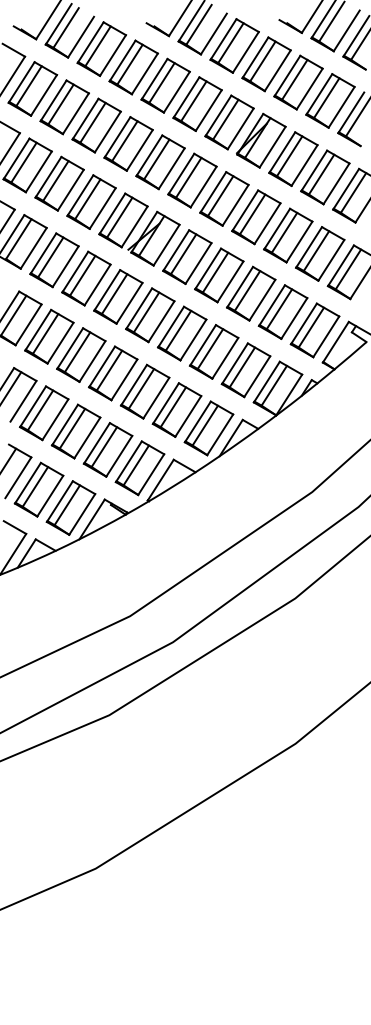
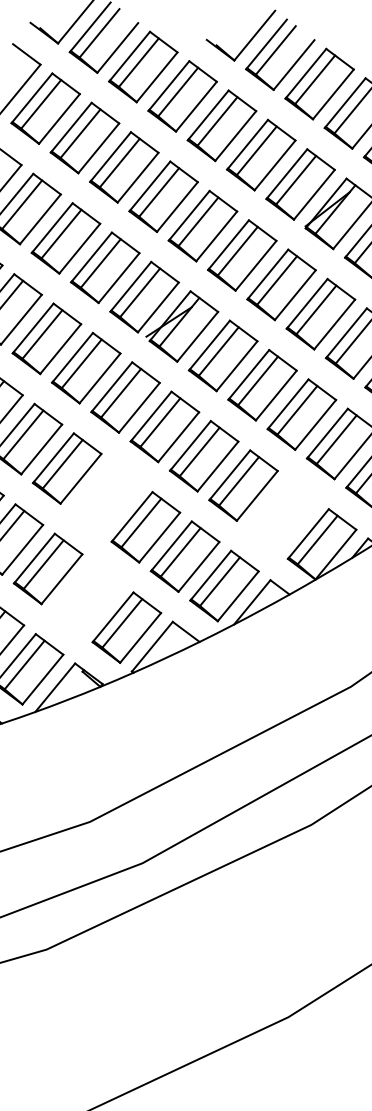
part: (245, 370) -> (282, 515), removed
part: (113, 373) -> (106, 498), removed
part: (107, 449) -> (86, 597), removed

